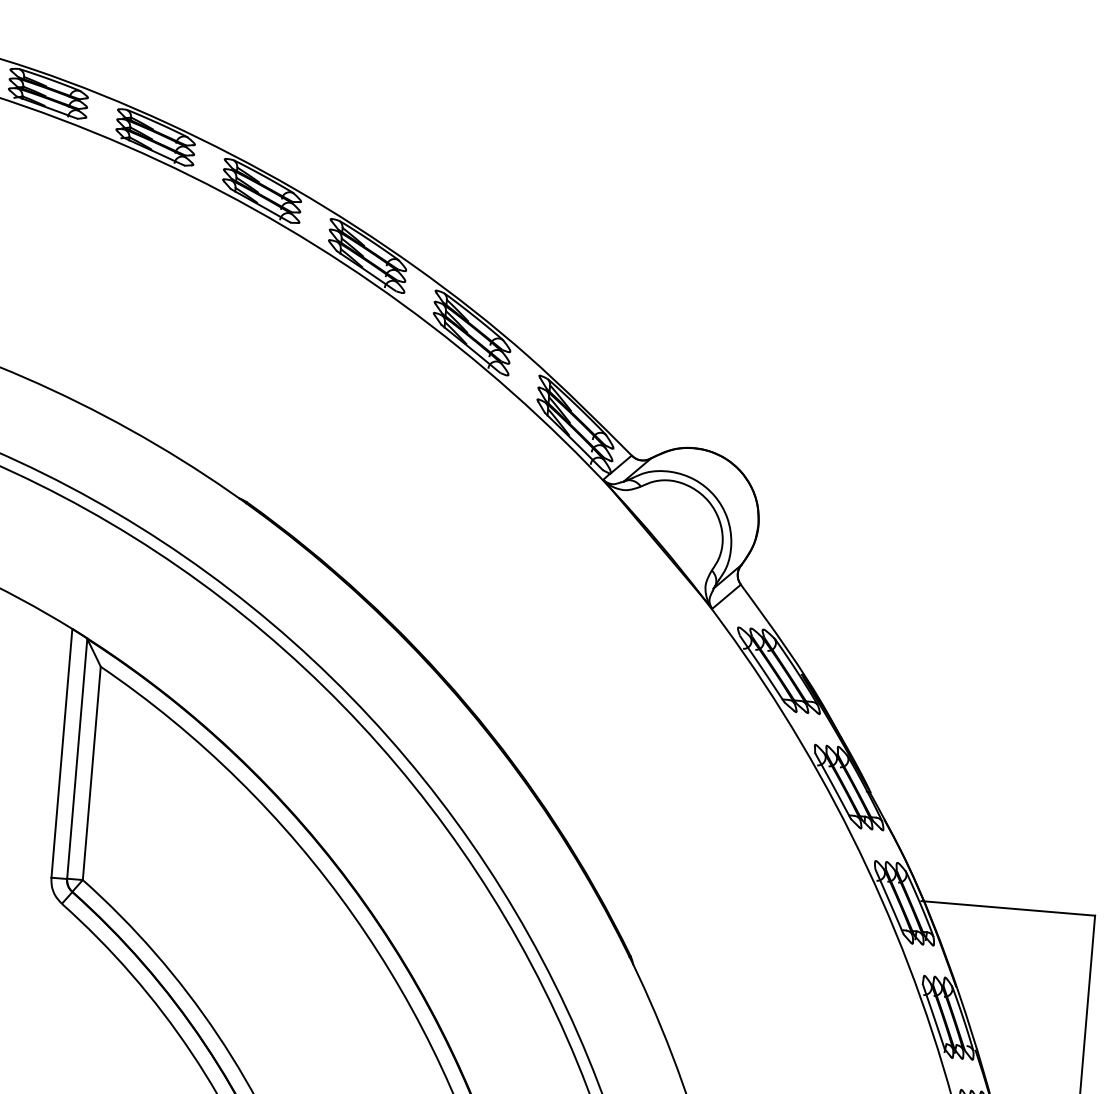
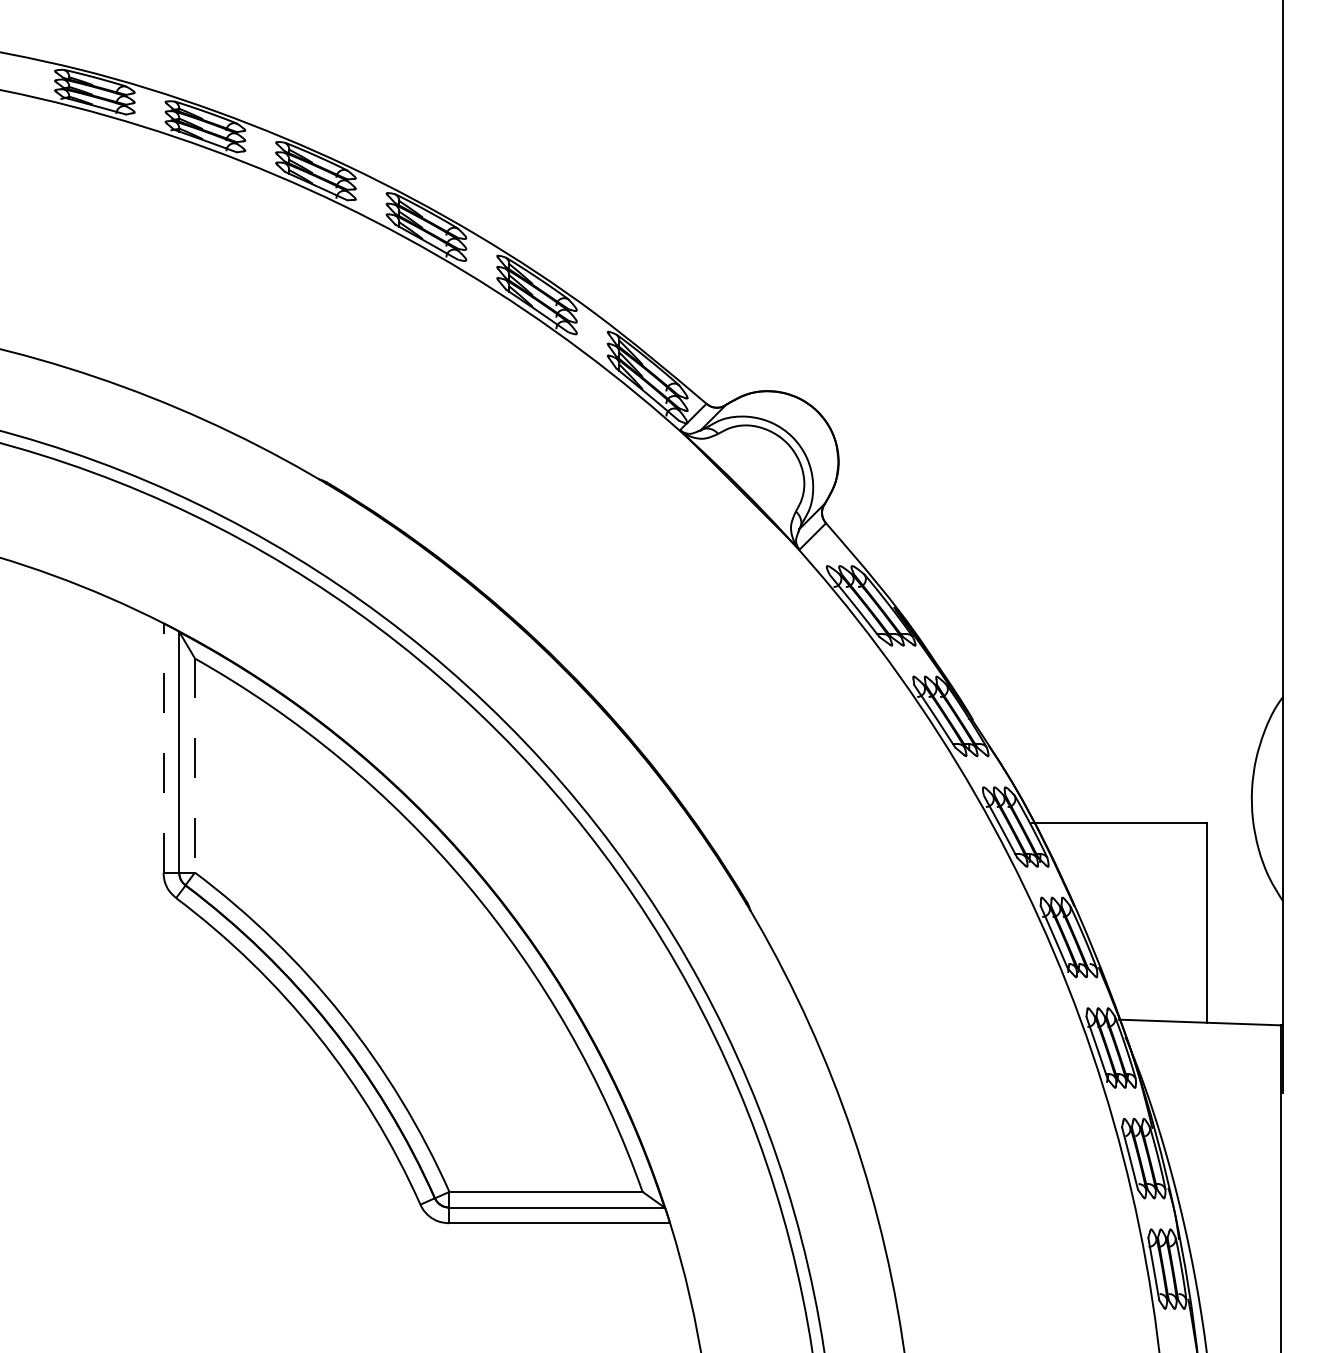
line: (61, 753) -> (163, 748), solid -> dashed
line: (92, 774) -> (195, 766), solid -> dashed

